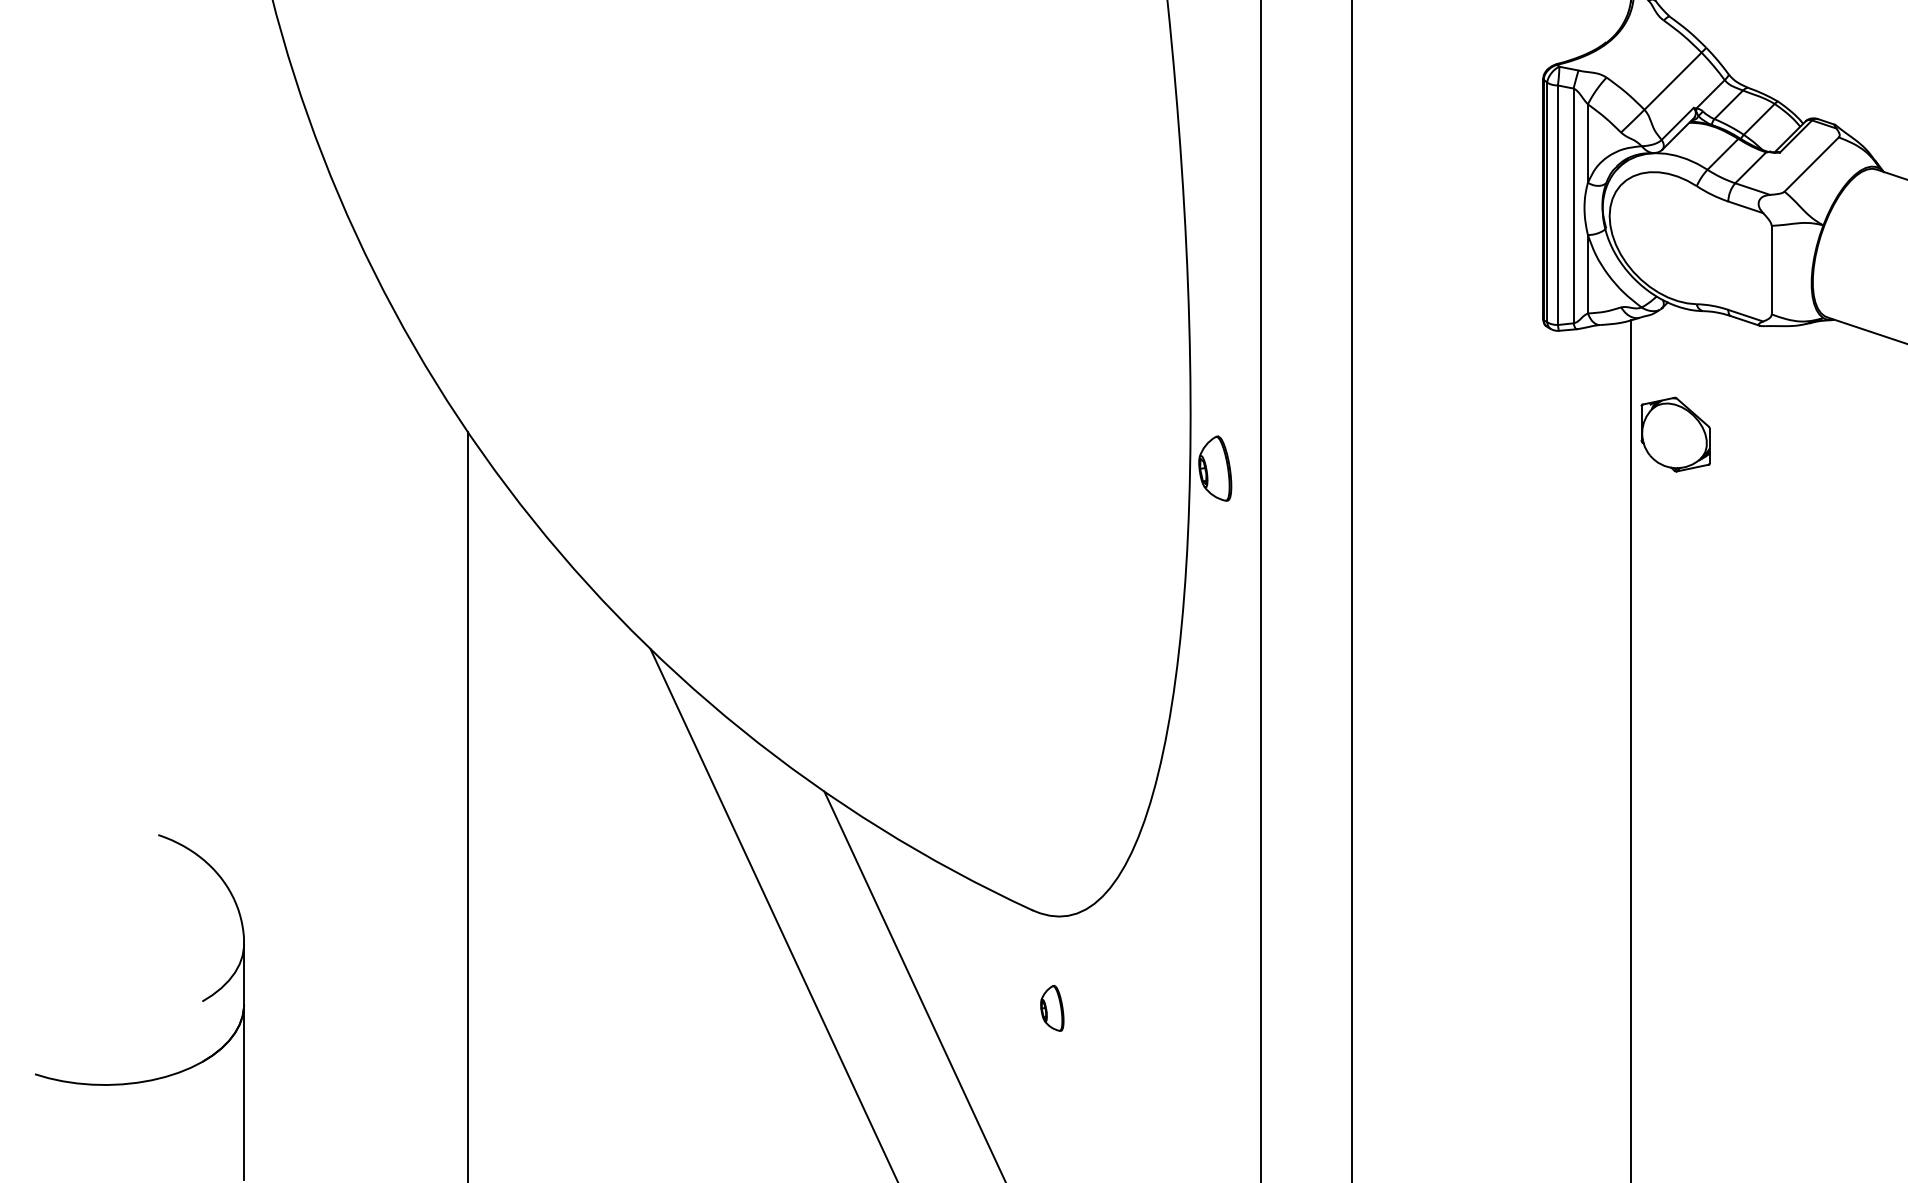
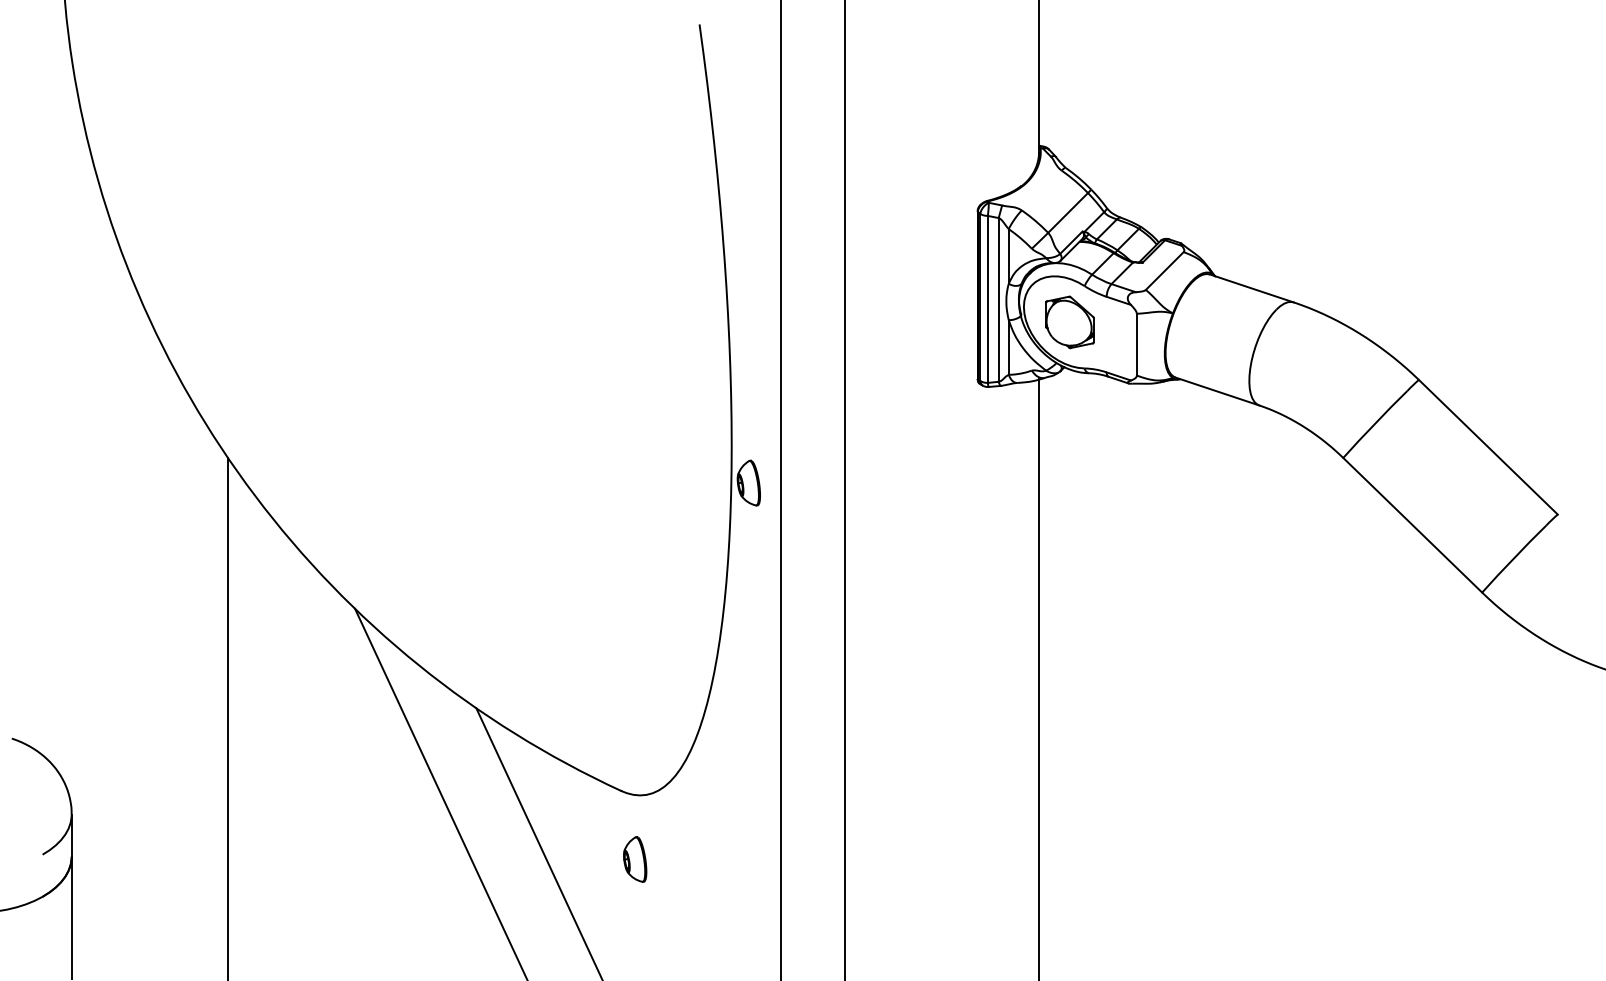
part: (1675, 434) -> (1069, 322), moved
part: (1052, 1008) -> (635, 859), size x1.43

